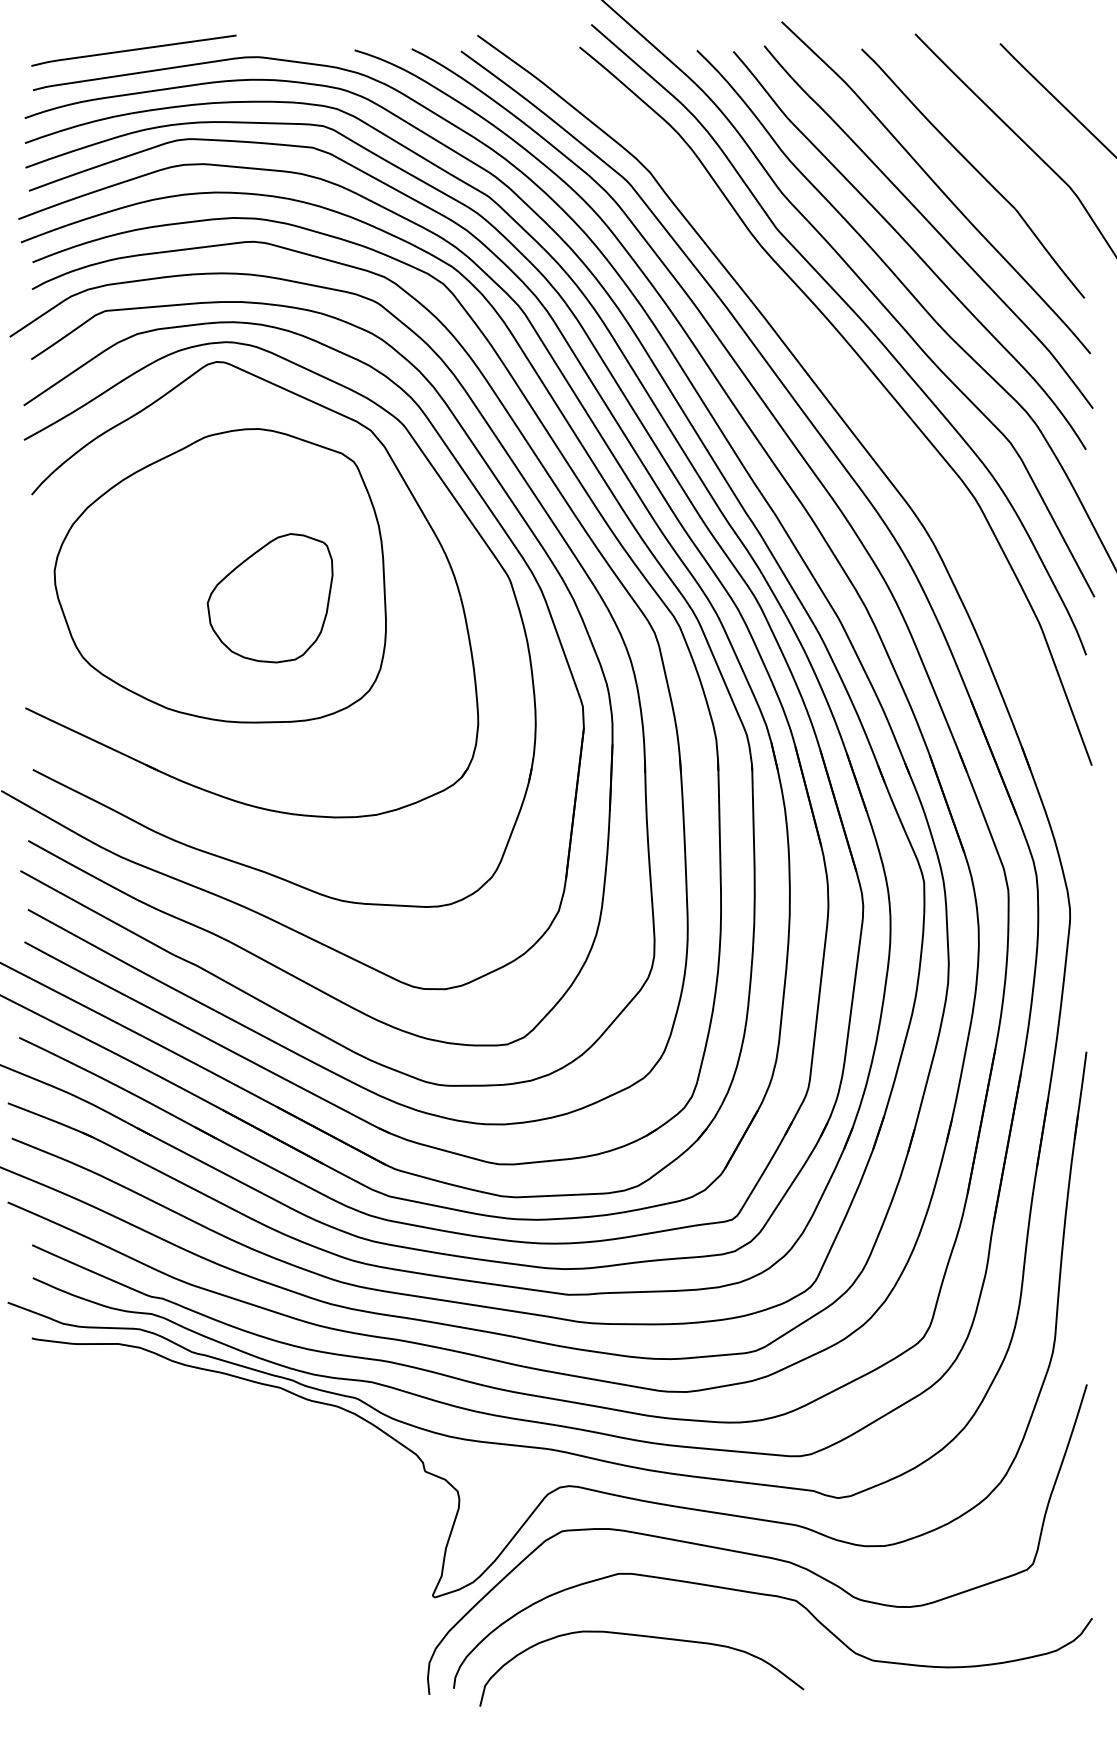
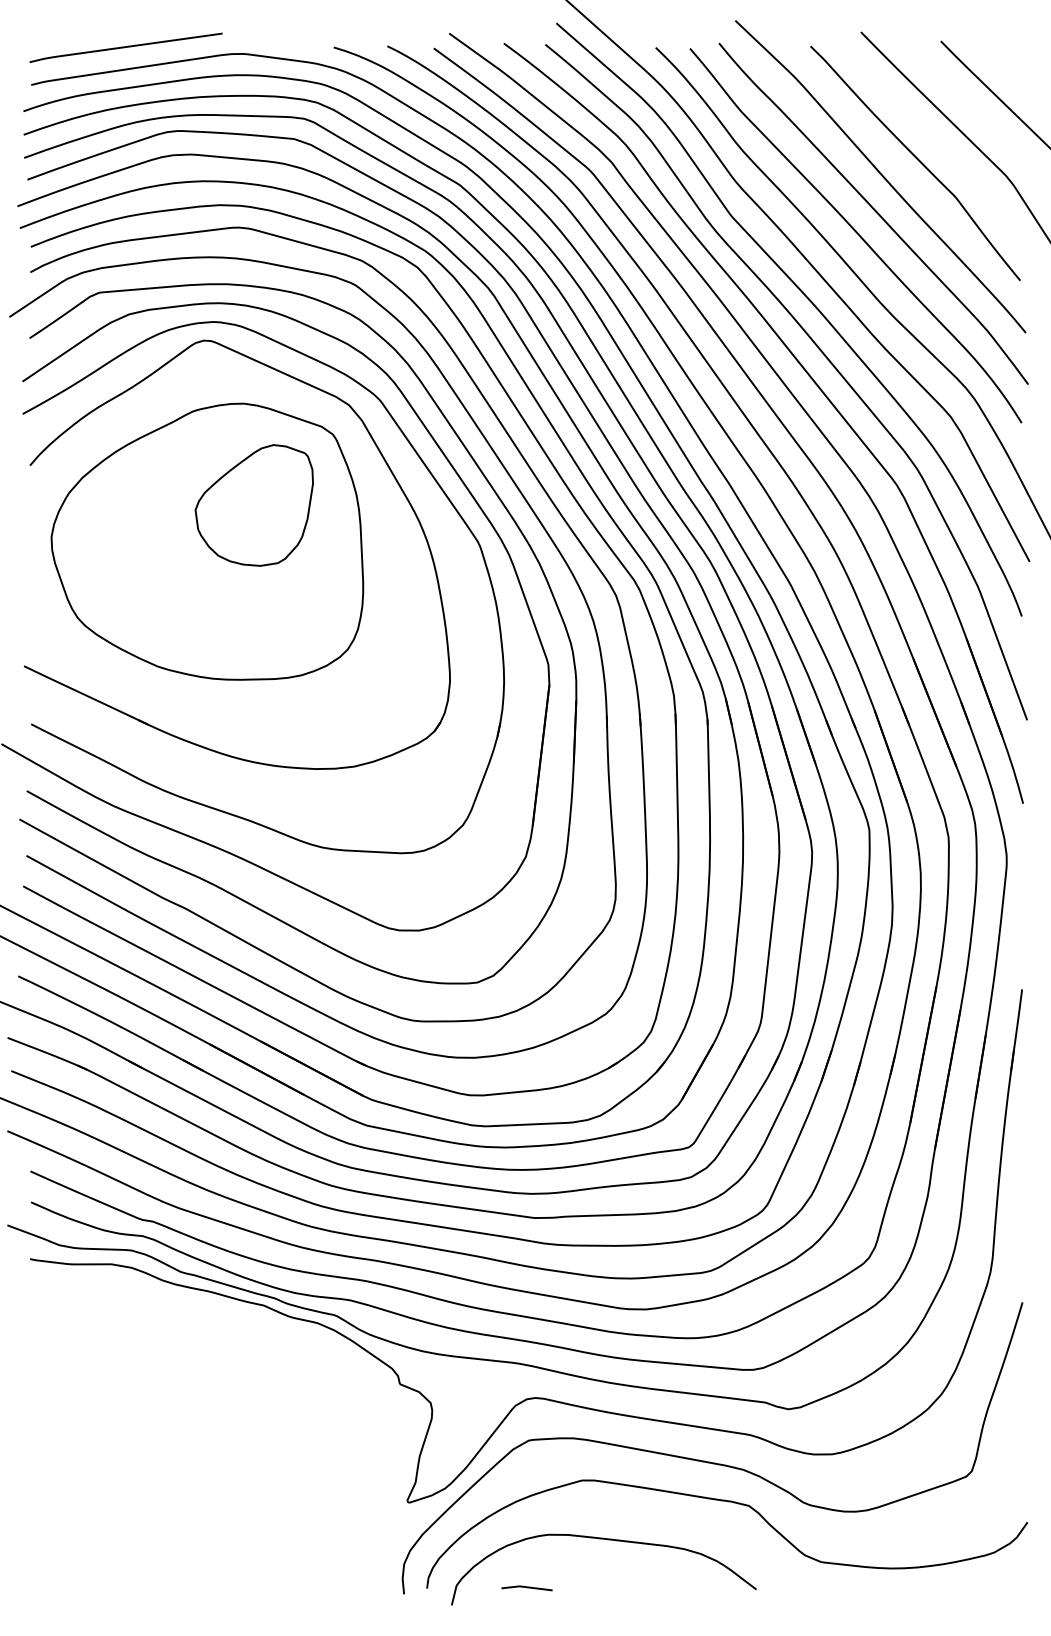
part: (865, 407) -> (814, 383), added
part: (269, 598) -> (253, 505), moved
line: (560, 1688) -> (527, 1588), added

